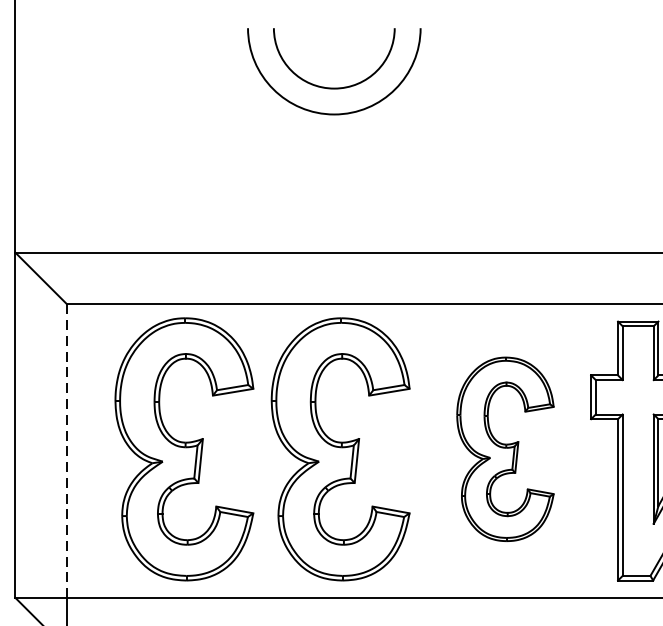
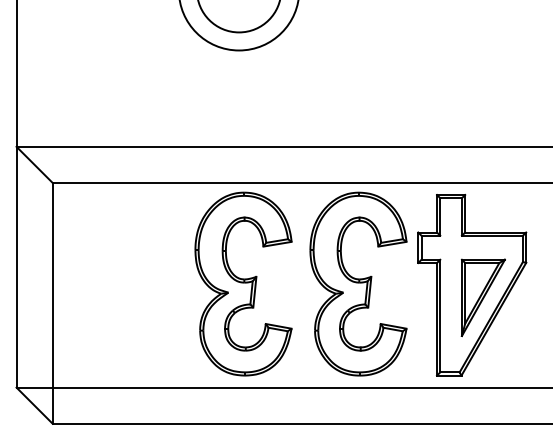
part: (184, 448) -> (134, 283), removed
part: (505, 448) -> (358, 283), size x1.43
line: (66, 451) -> (52, 285), dashed -> solid

